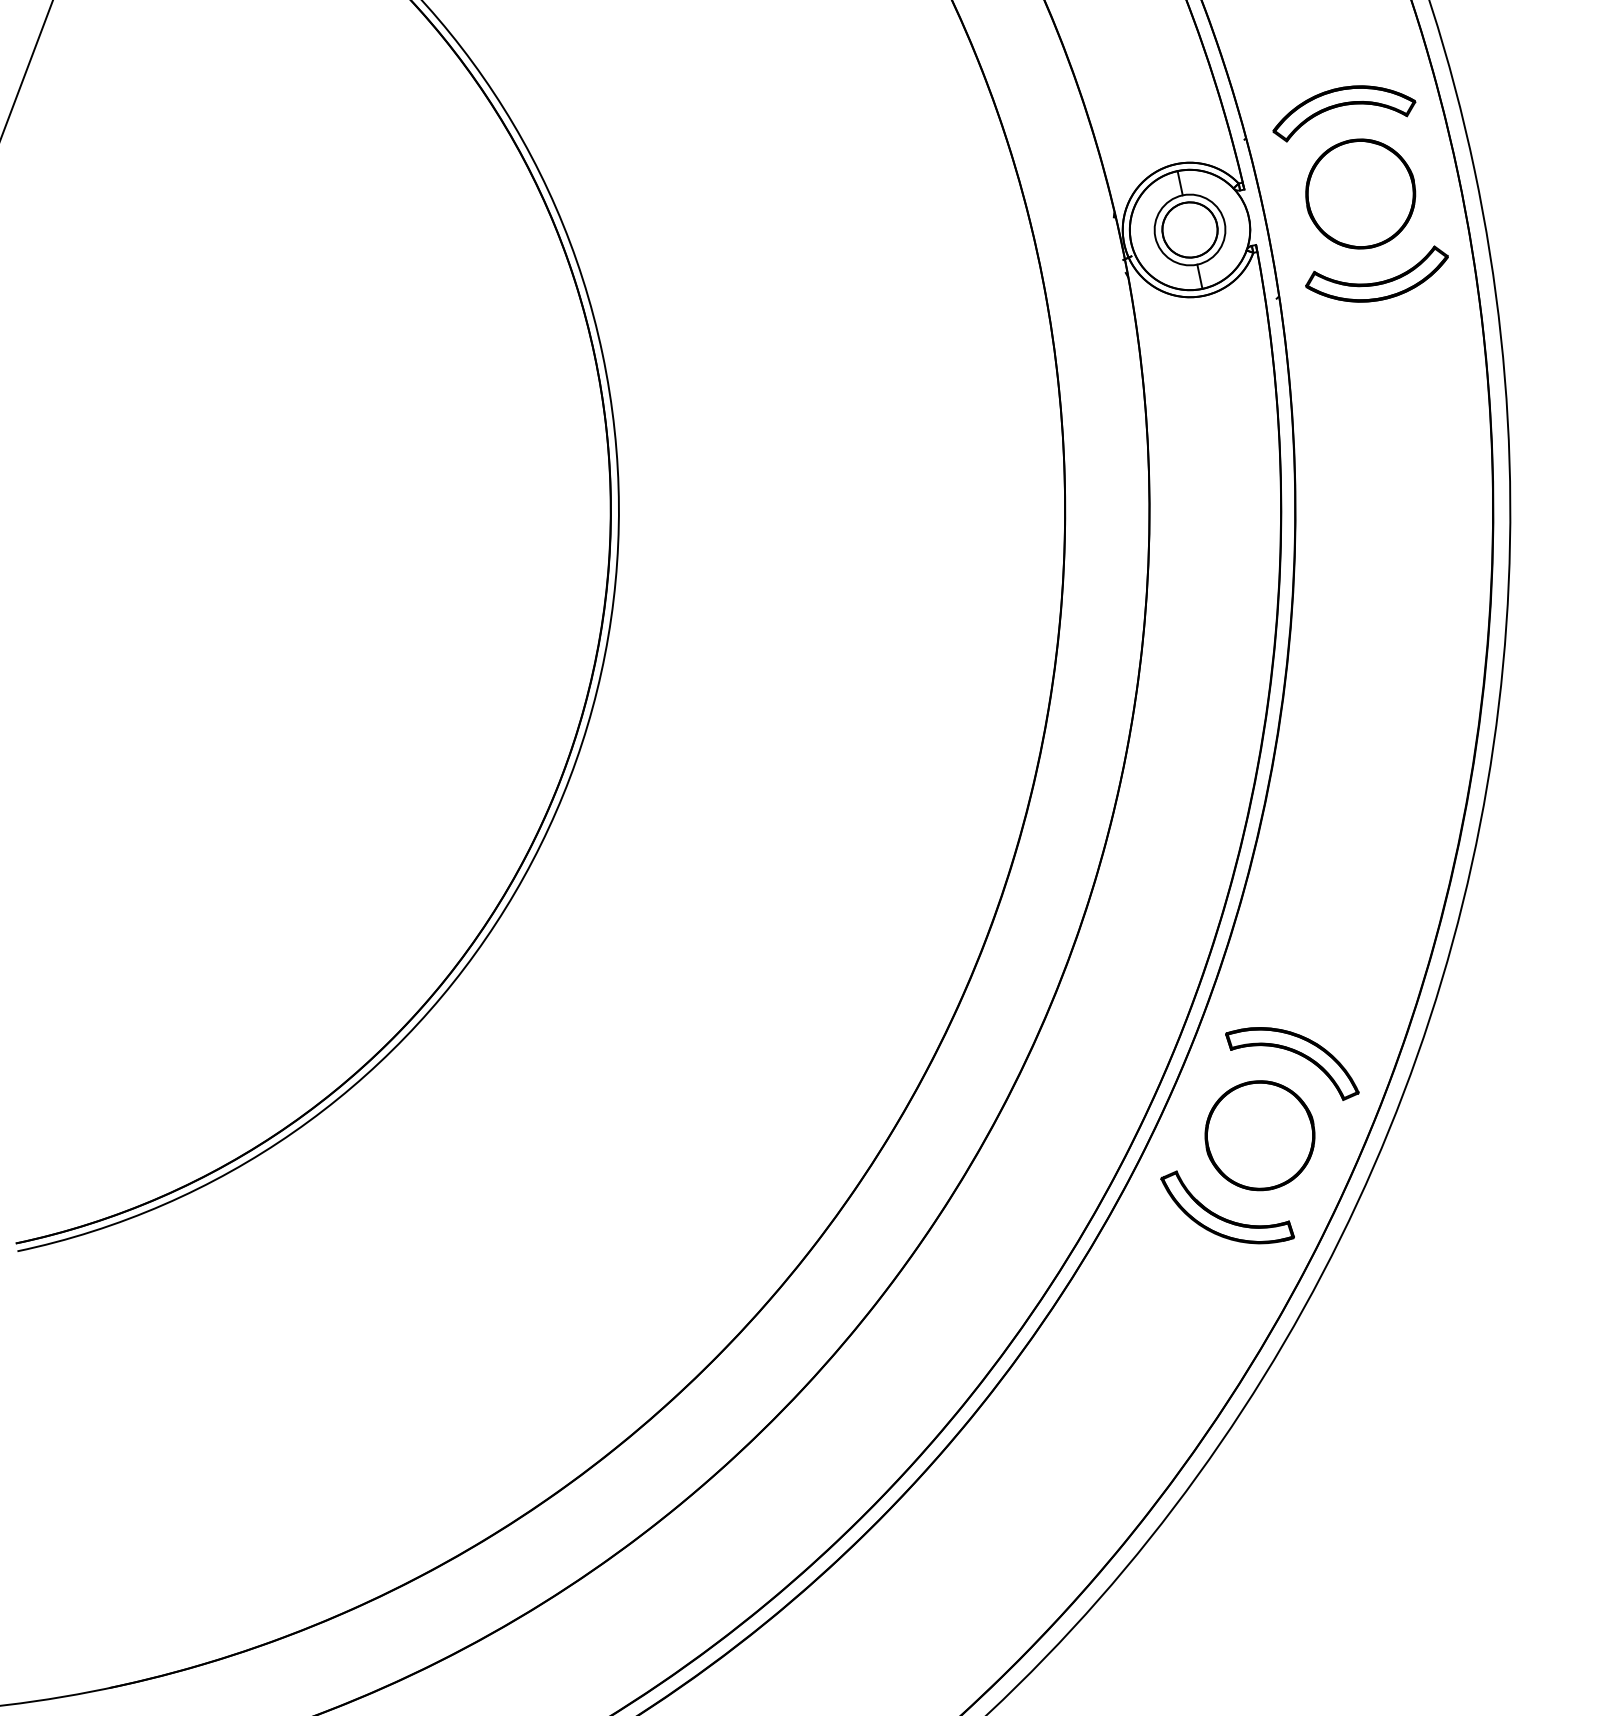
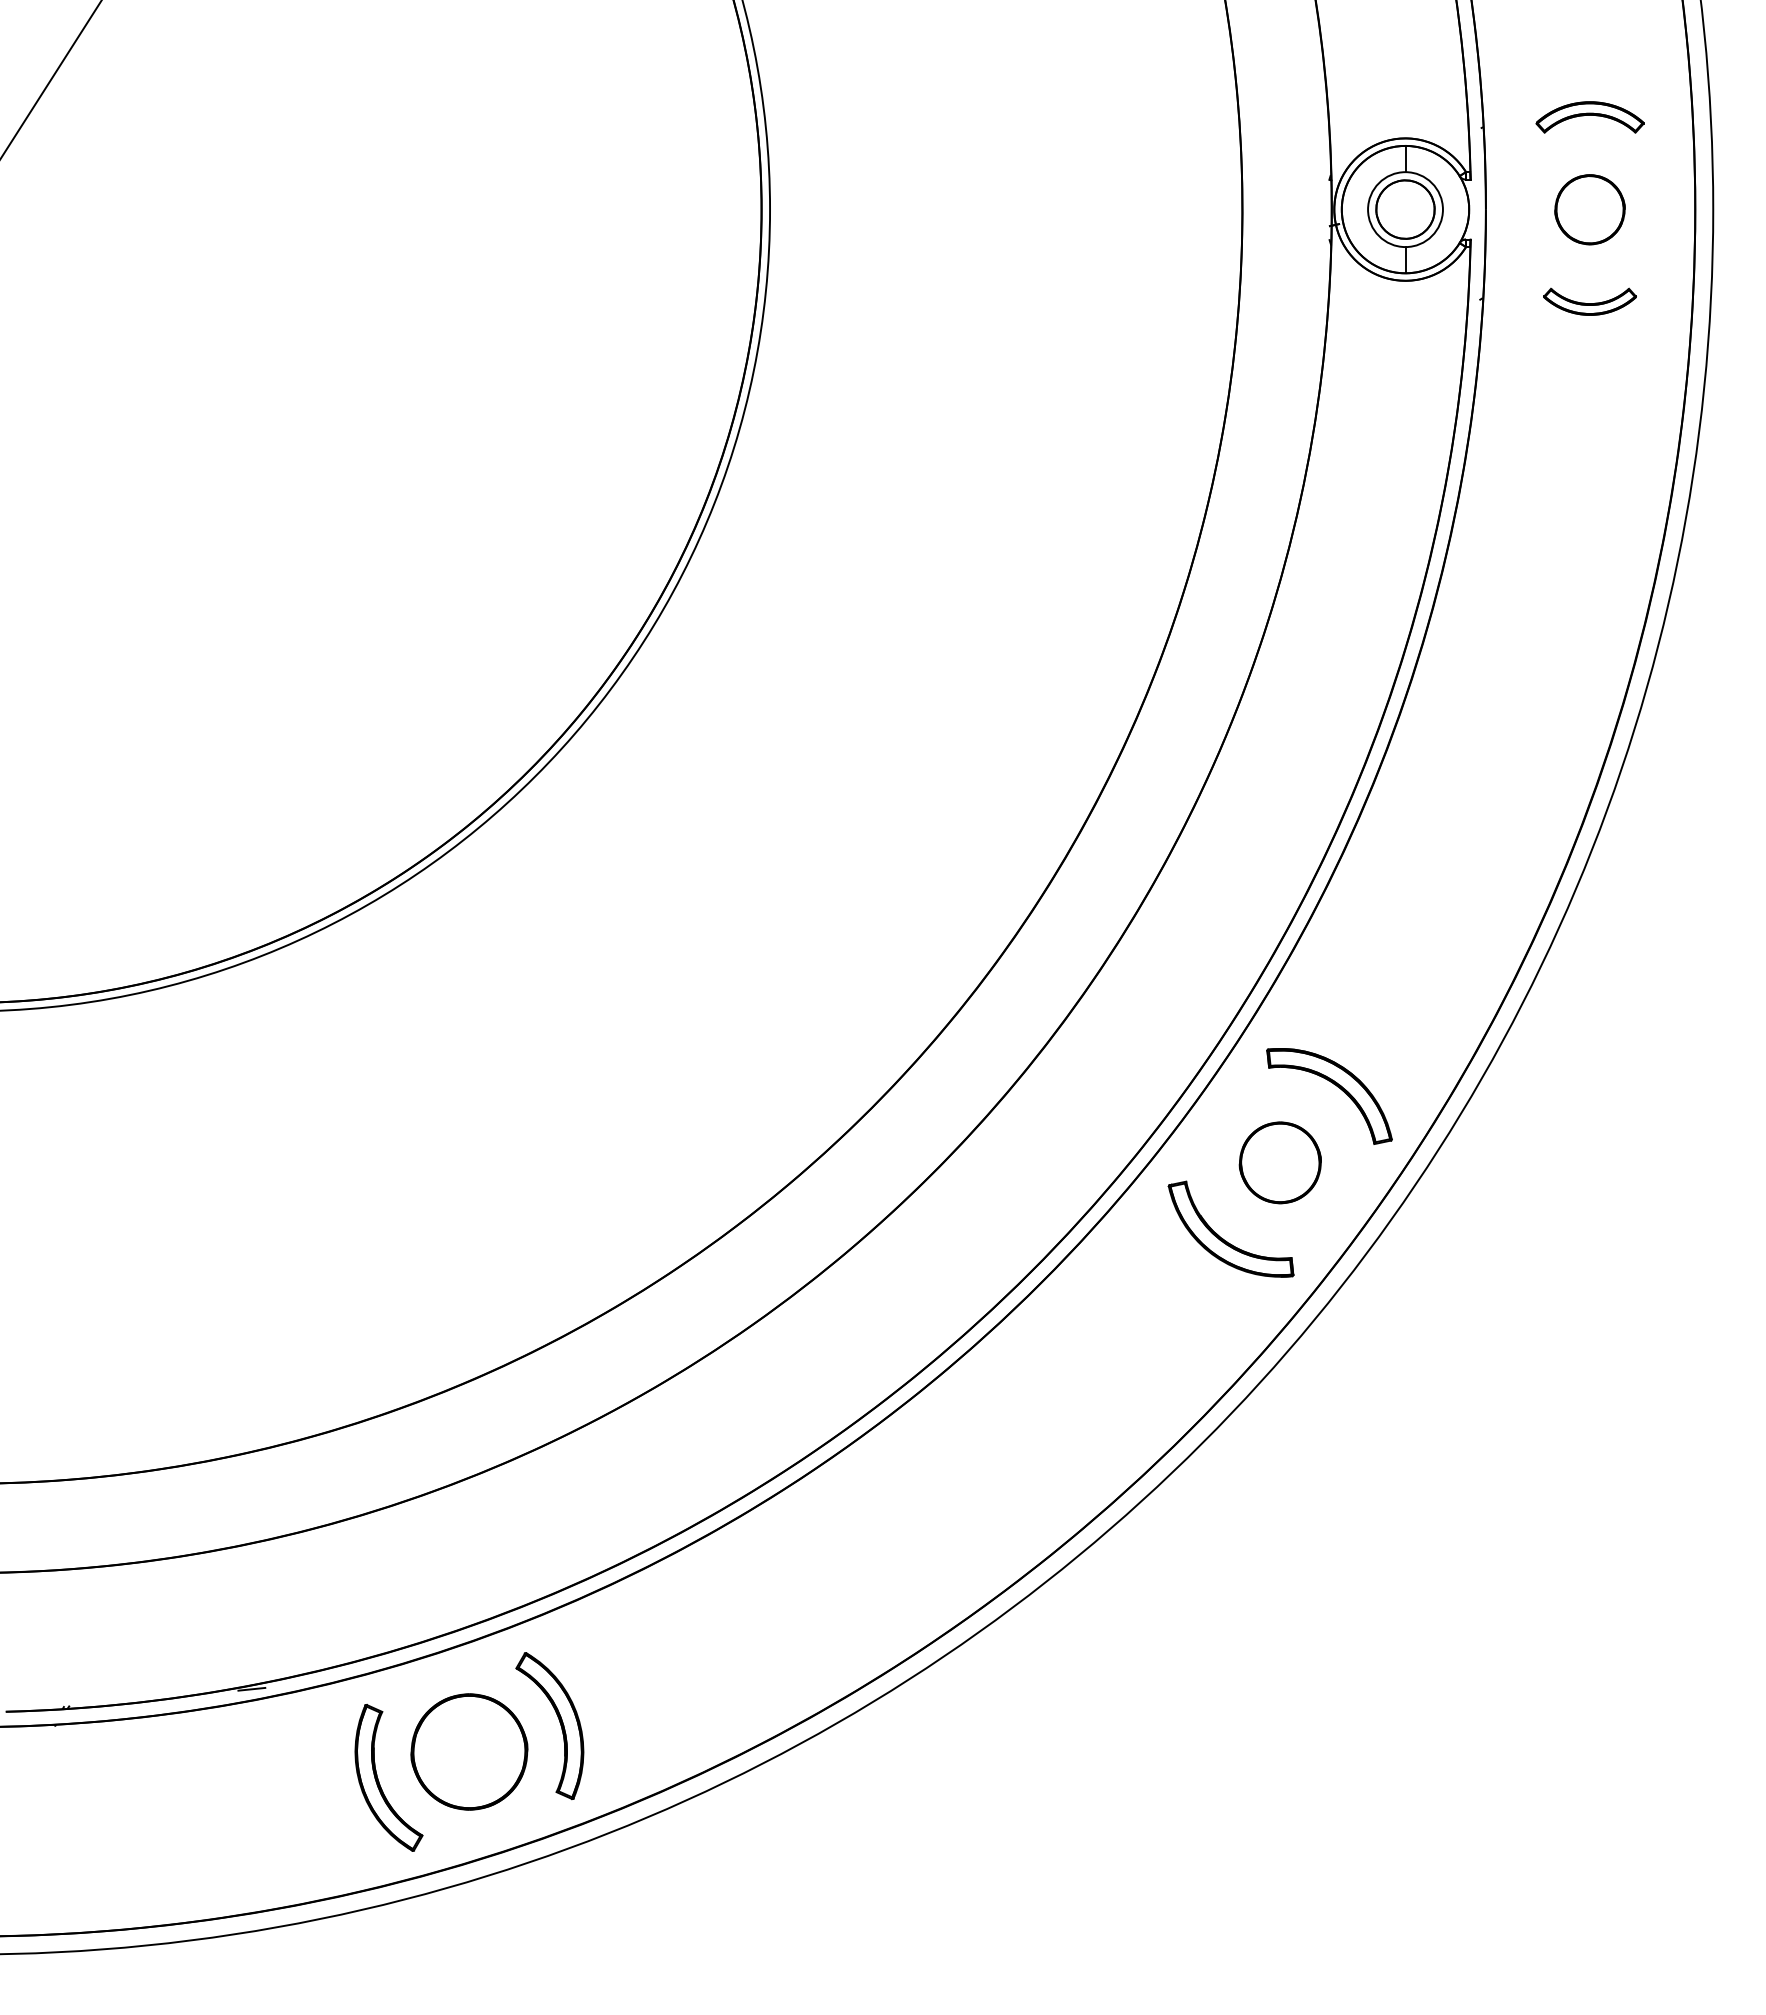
part: (1342, 108) -> (1589, 117), size x0.7
part: (1360, 194) -> (1589, 209), size x0.6
part: (1378, 279) -> (1589, 301), size x0.6
part: (1260, 1135) -> (1280, 1162), size x0.7

